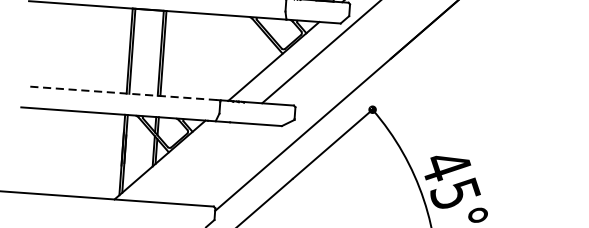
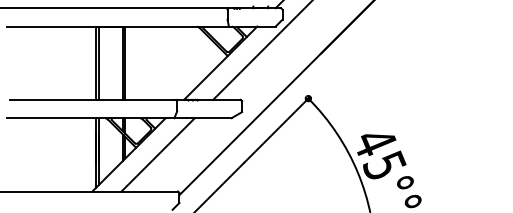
line: (121, 92) -> (91, 99), dashed -> solid
line: (193, 161) -> (157, 154), added

